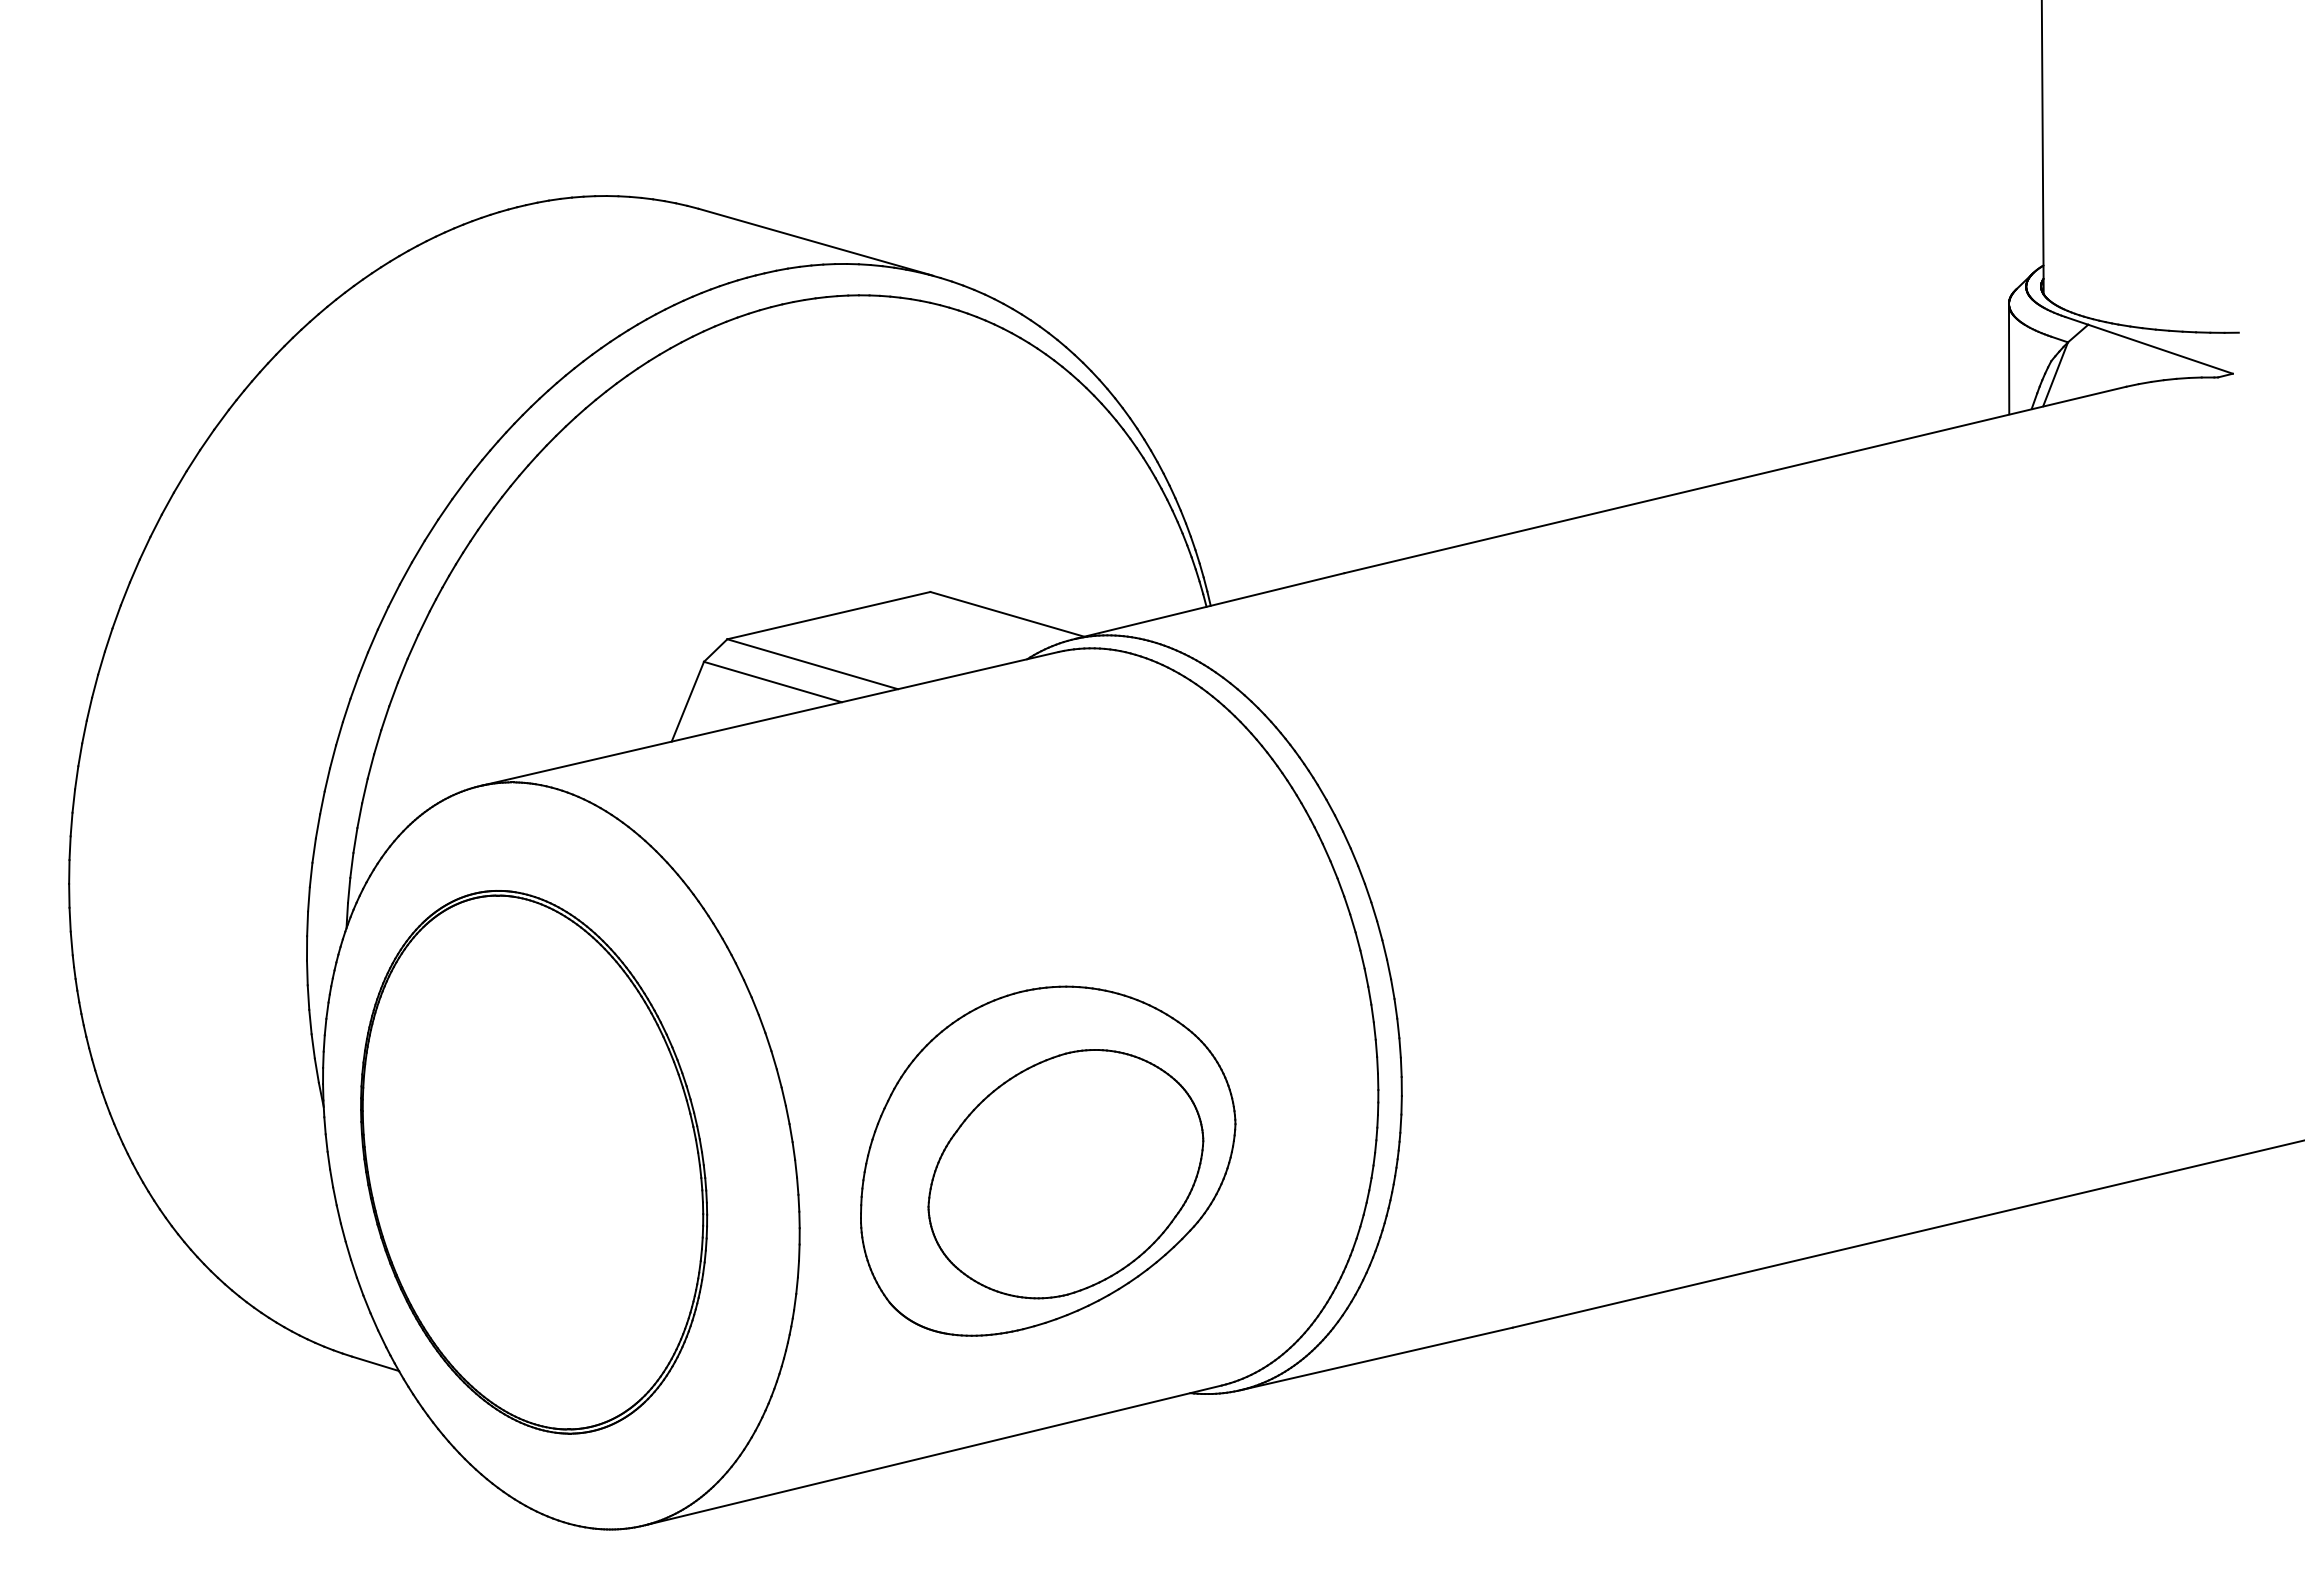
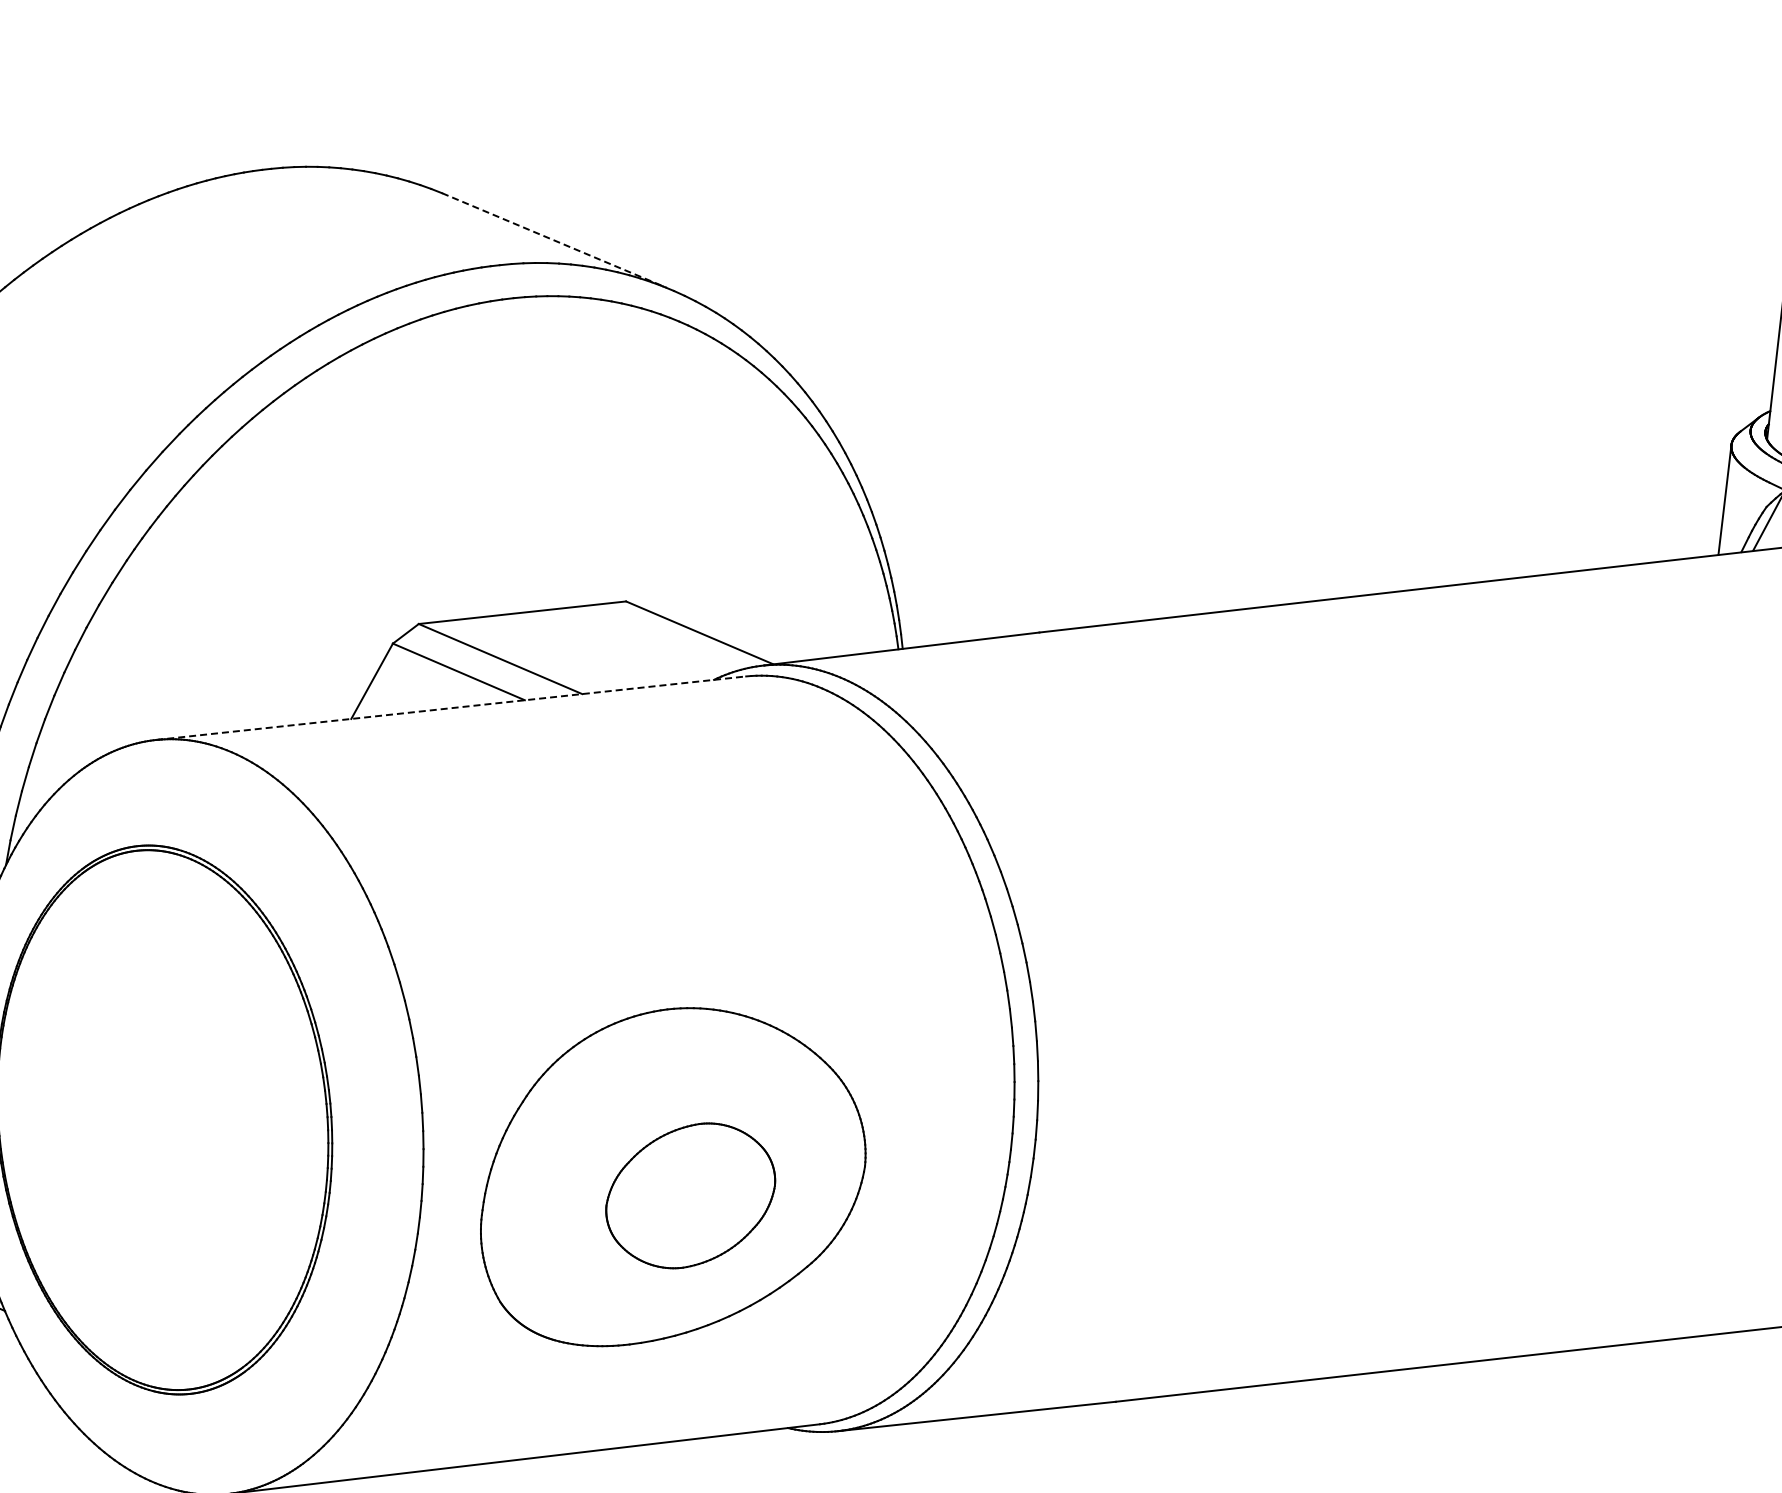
line: (816, 242) -> (554, 240), solid -> dashed
line: (769, 718) -> (451, 707), solid -> dashed
part: (1065, 1174) -> (690, 1195), size x0.6

